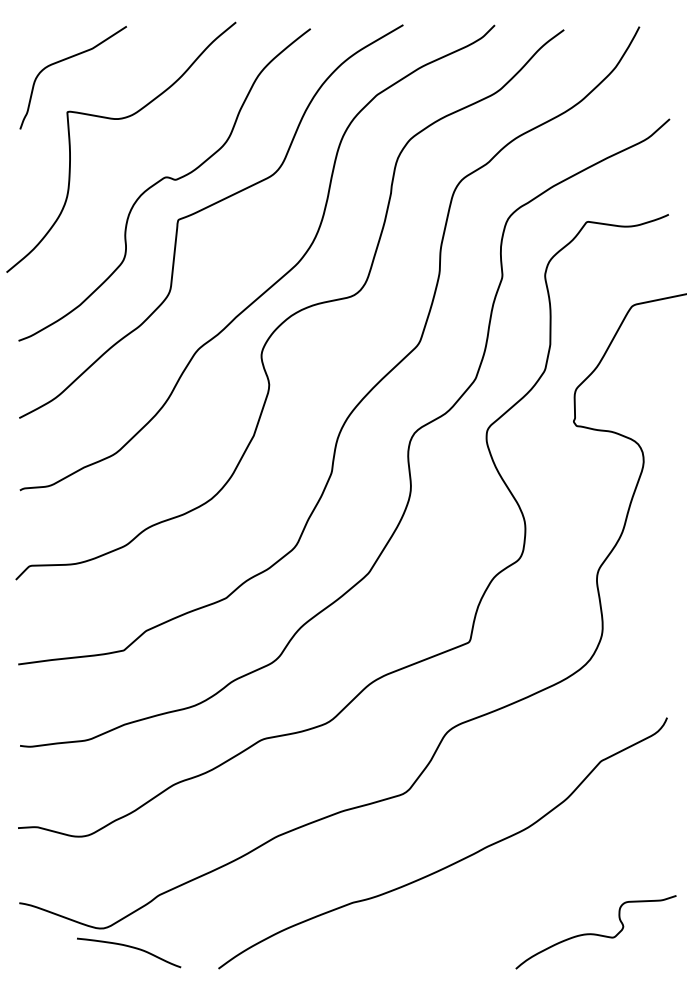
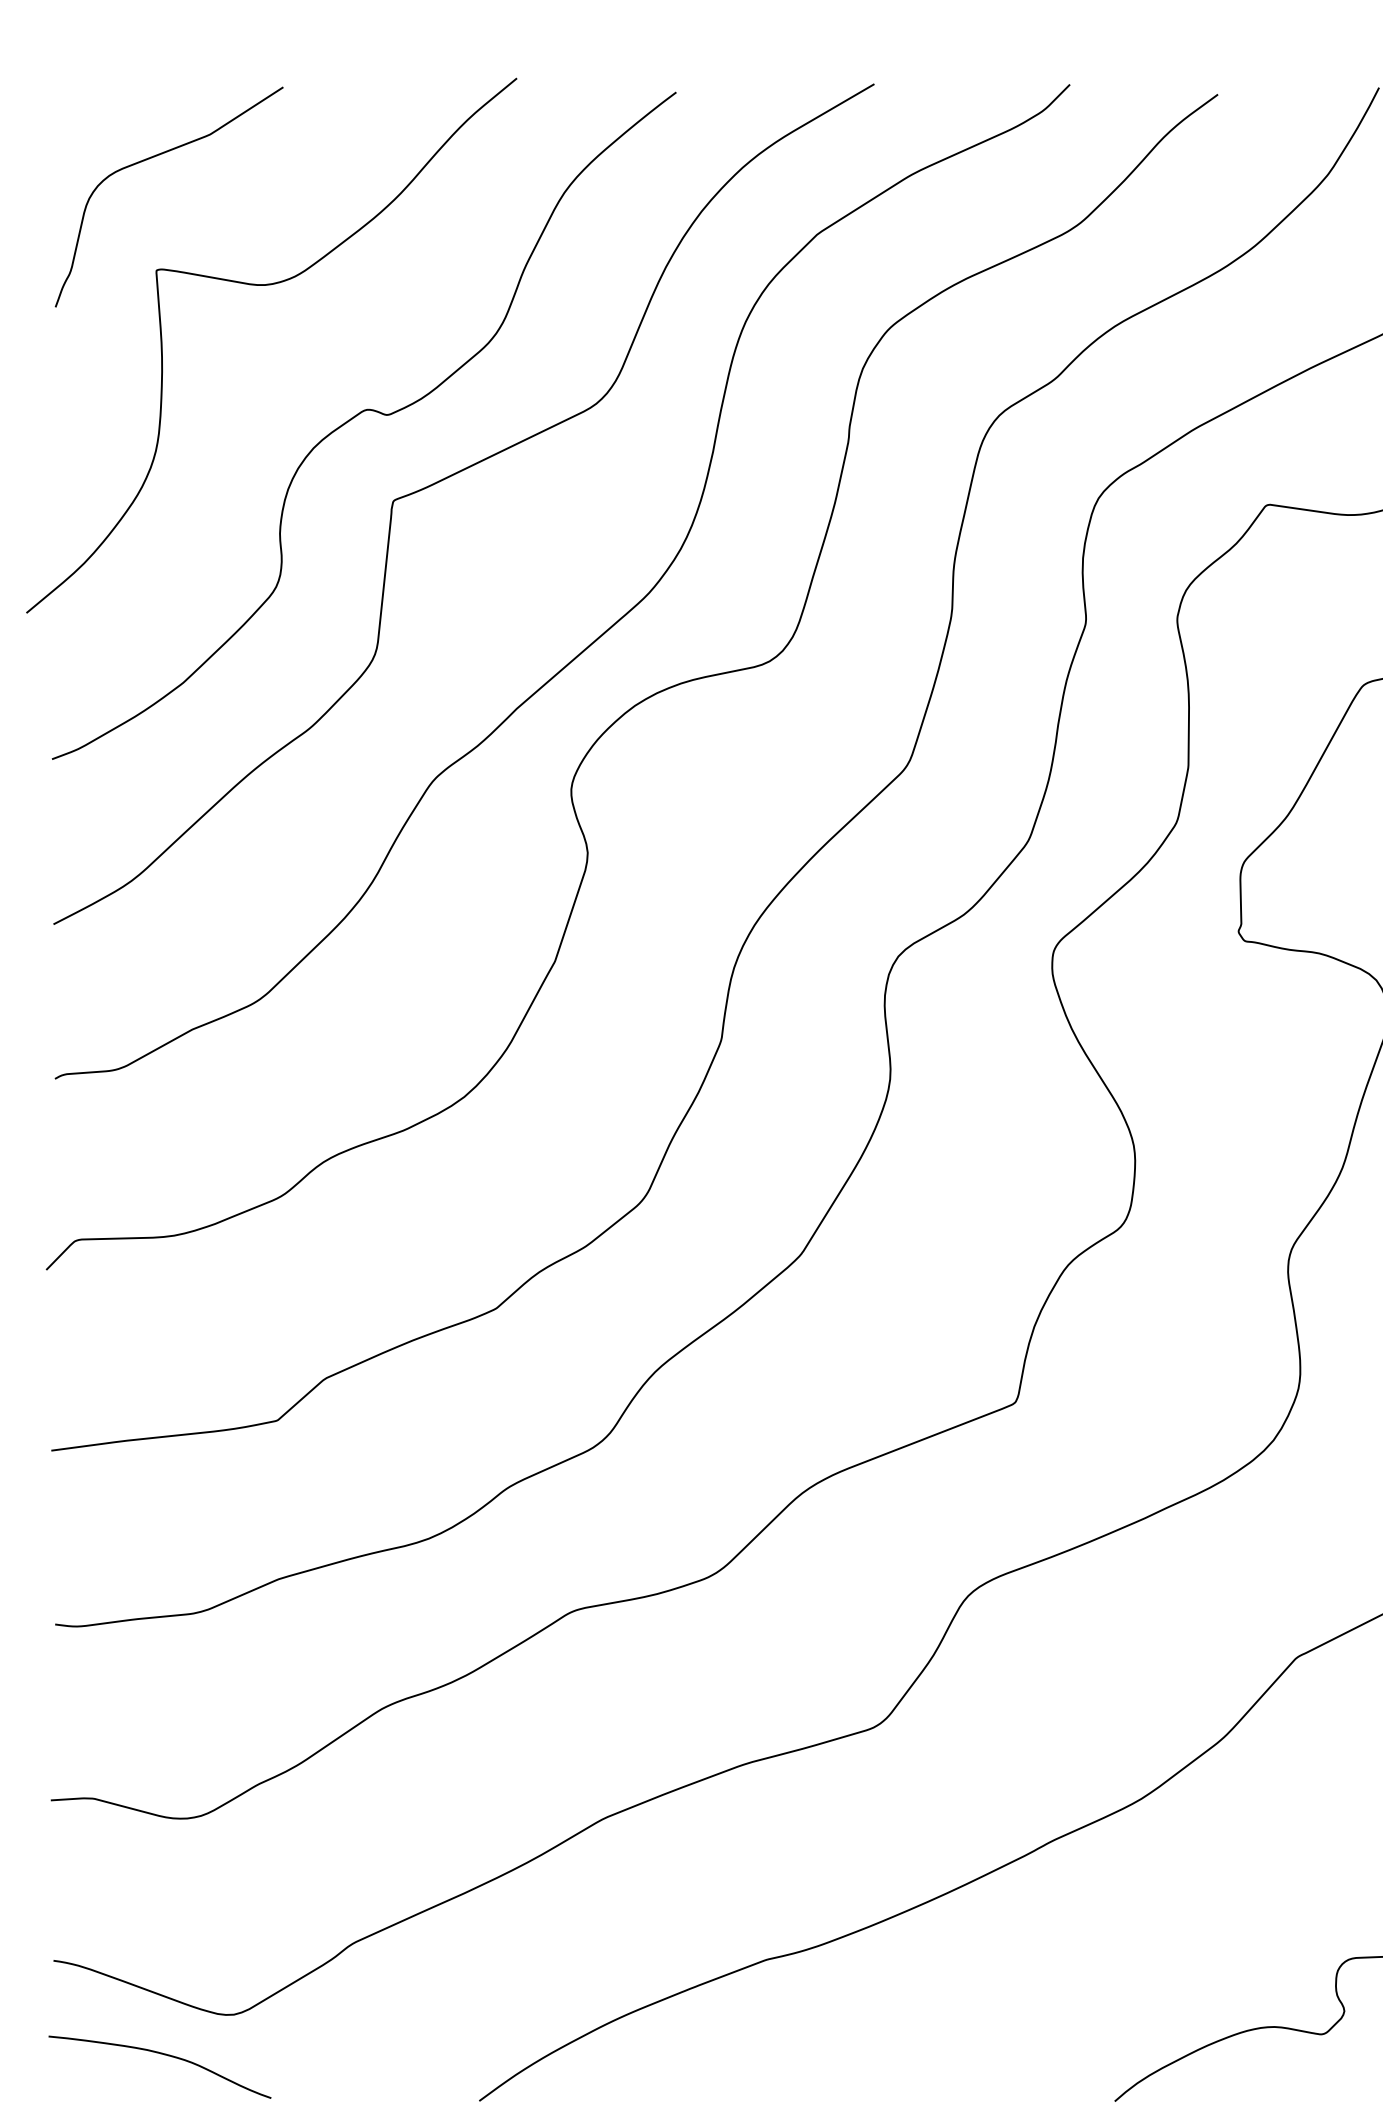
curve: (129, 947) -> (160, 2055), moved

